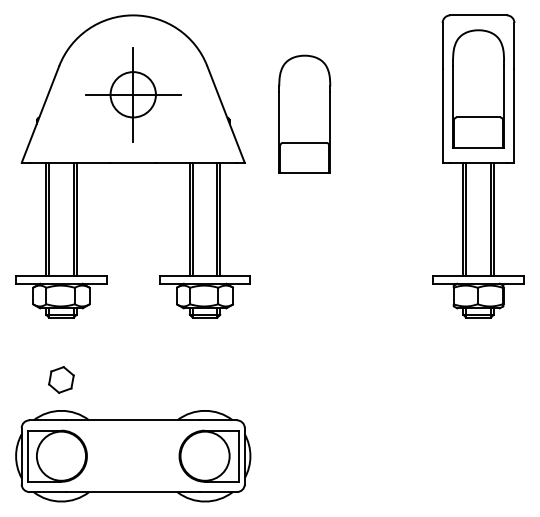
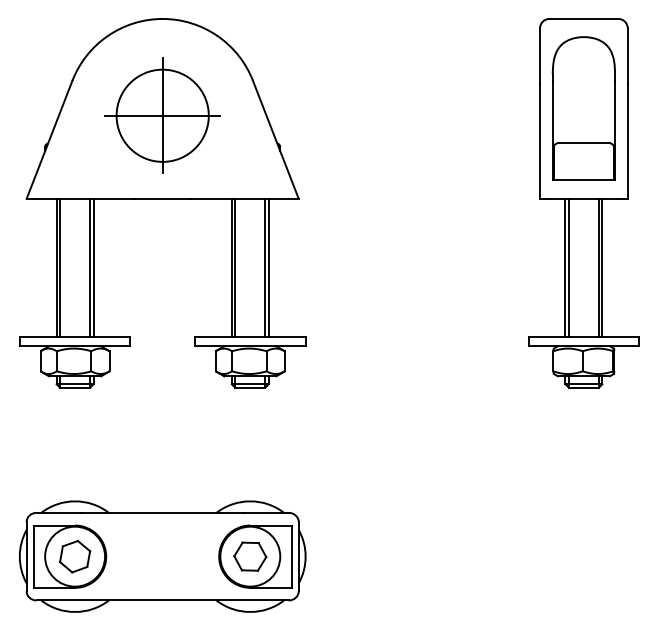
circle: (133, 94) -> (162, 115), size x1.67
part: (304, 114) -> (371, 139), removed
part: (61, 379) -> (75, 556), moved
part: (205, 456) -> (250, 556), added

